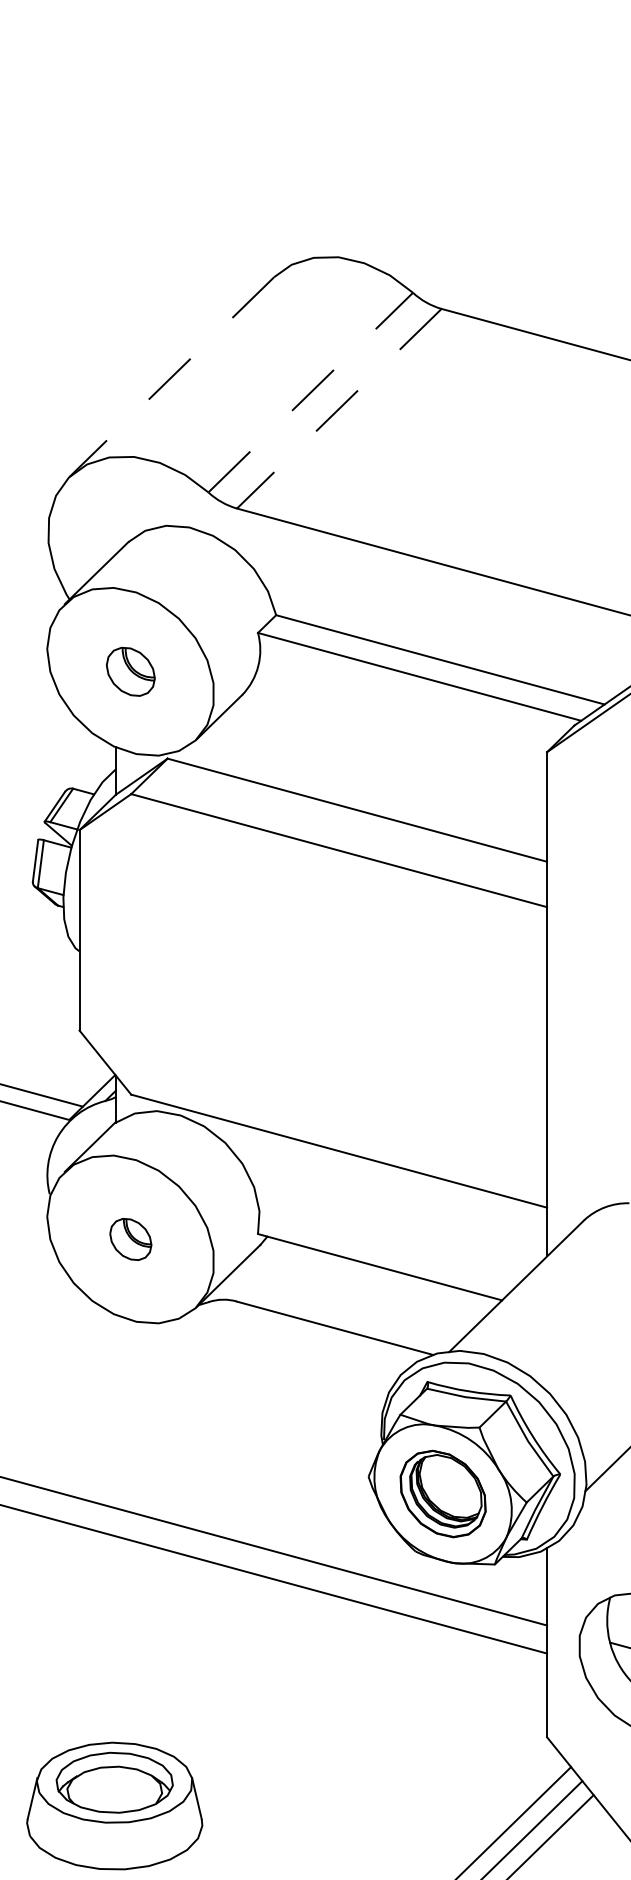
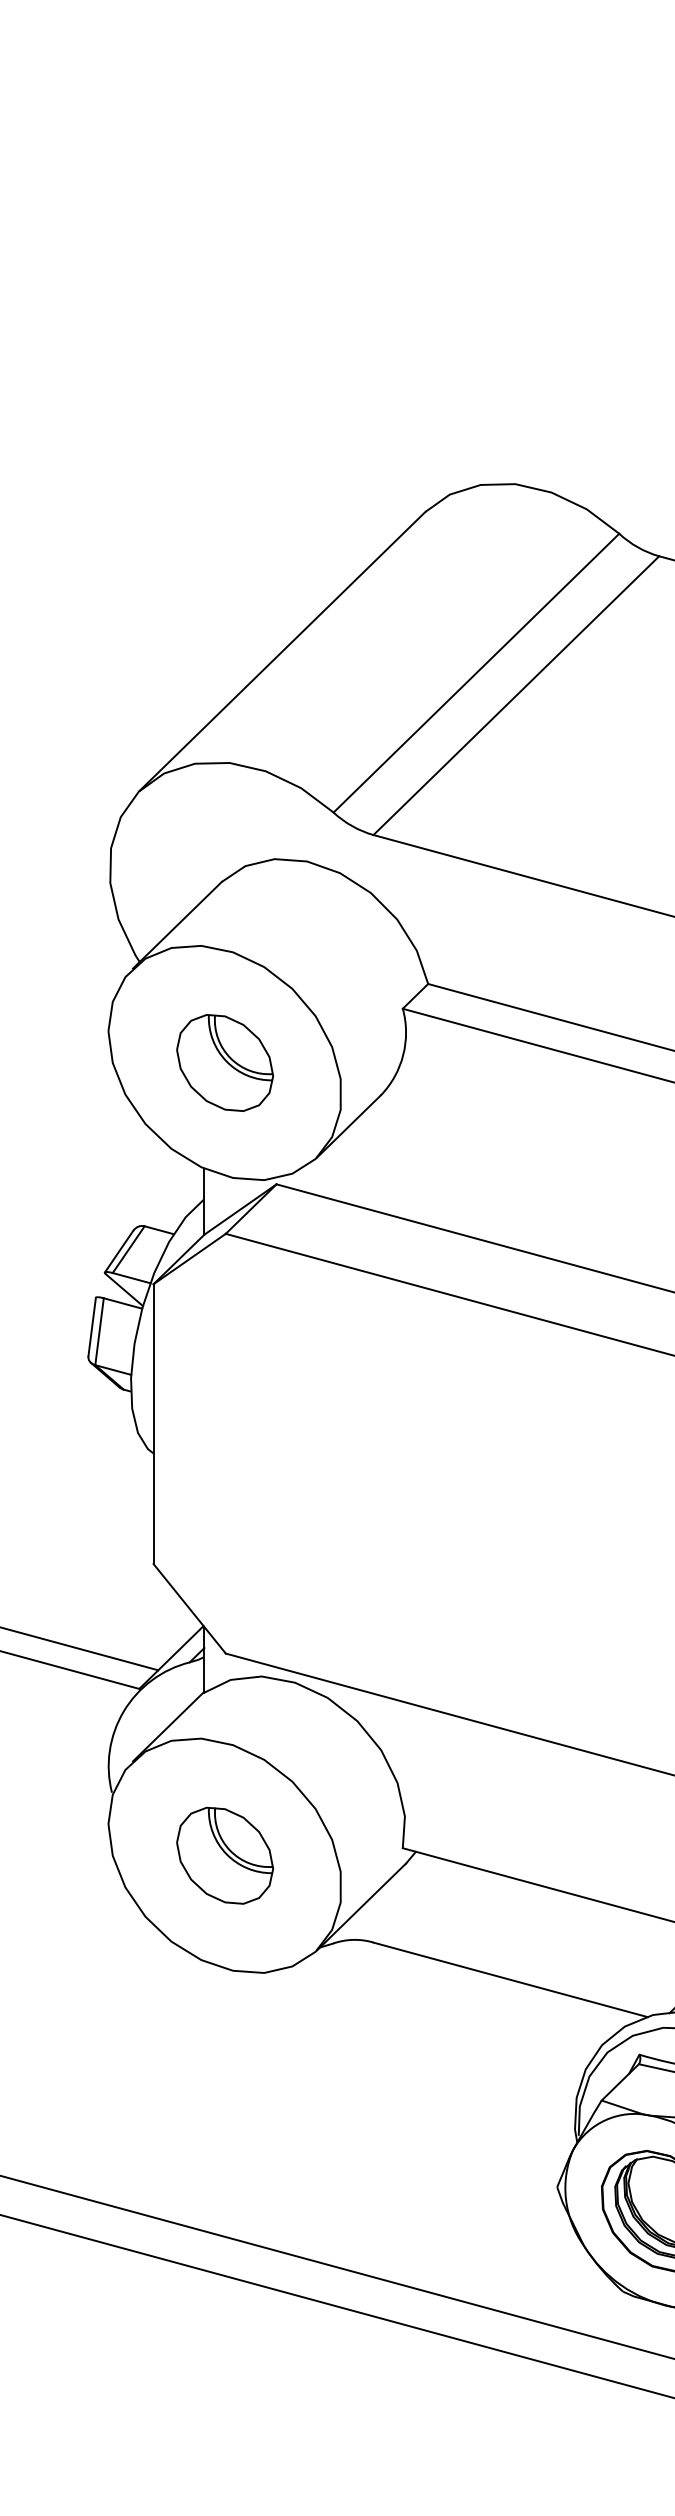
line: (171, 376) -> (282, 650), dashed -> solid
line: (310, 392) -> (476, 672), dashed -> solid
line: (339, 408) -> (516, 695), dashed -> solid
part: (130, 671) -> (224, 1062), size x1.43
part: (130, 1239) -> (224, 1855), size x1.67

